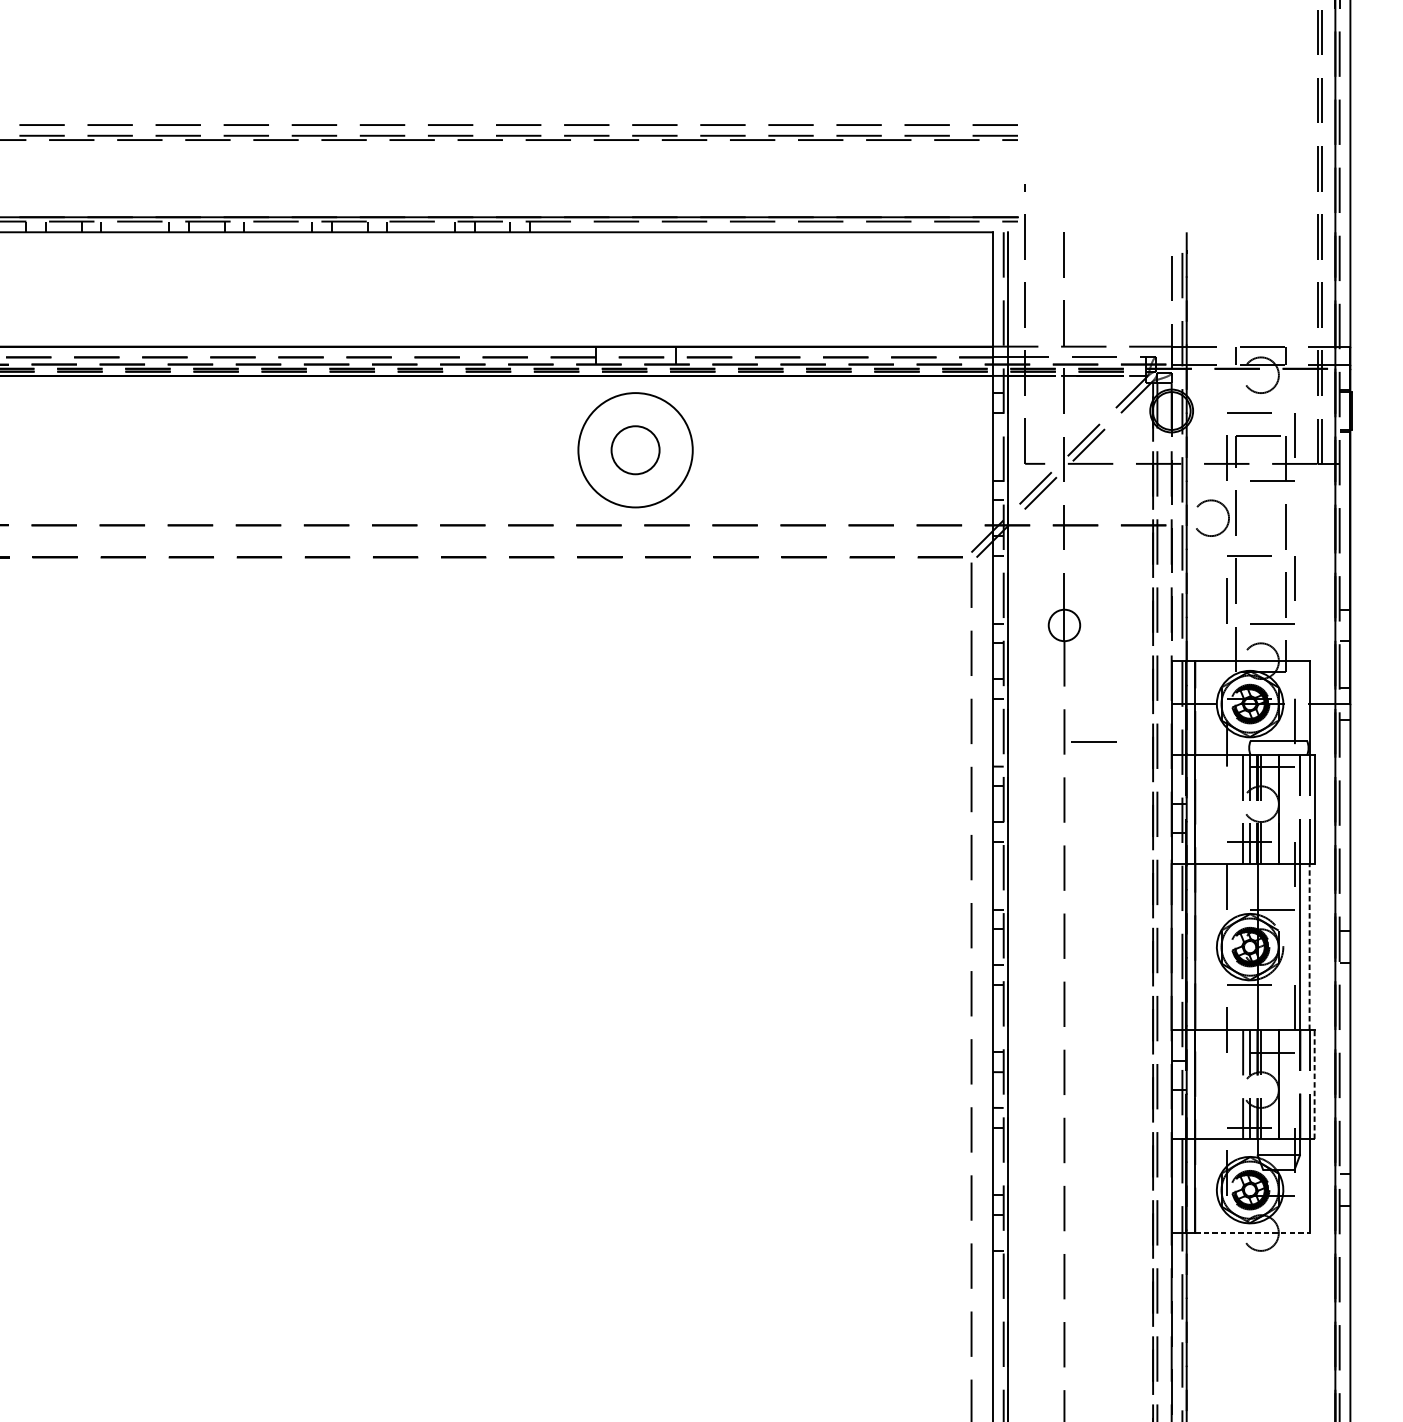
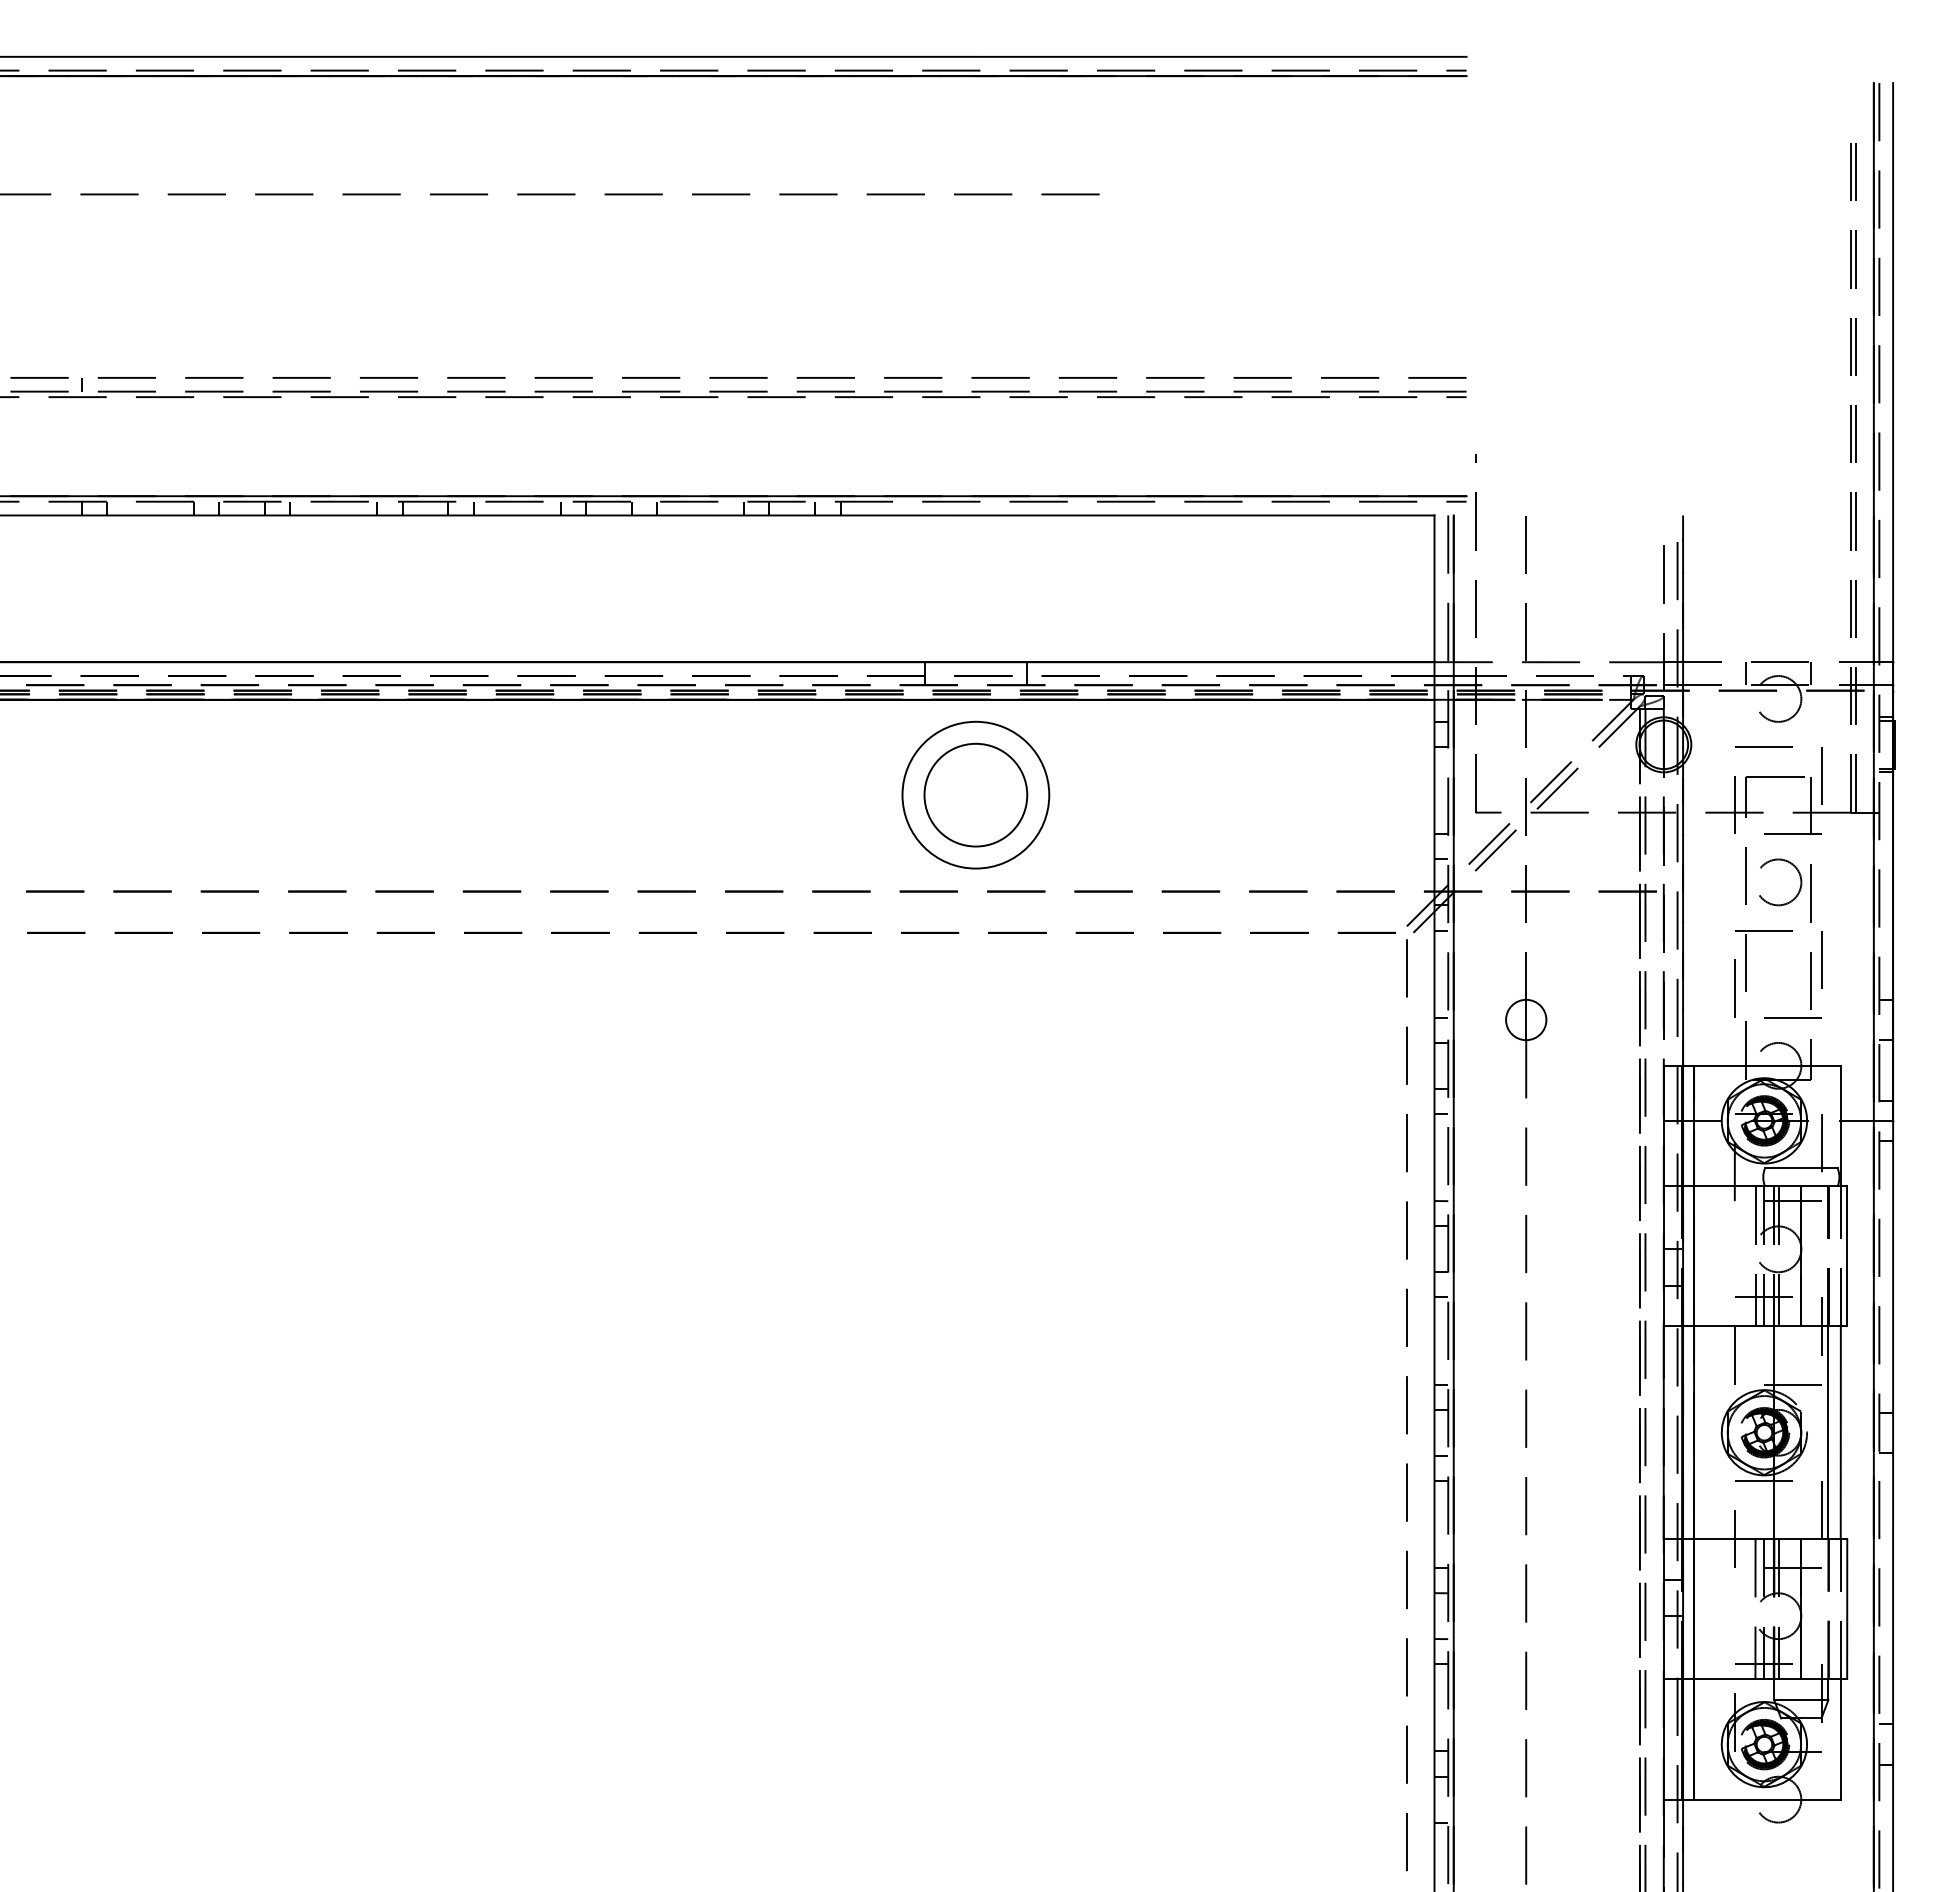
circle: (635, 449) -> (975, 794), size x1.67
circle: (1212, 518) -> (1780, 882), moved
line: (1093, 741) -> (1563, 1169), removed
line: (1309, 946) -> (1840, 1432), dashed -> solid
line: (1314, 1084) -> (1847, 1609), dashed -> solid
line: (1252, 1232) -> (1767, 1799), dashed -> solid

